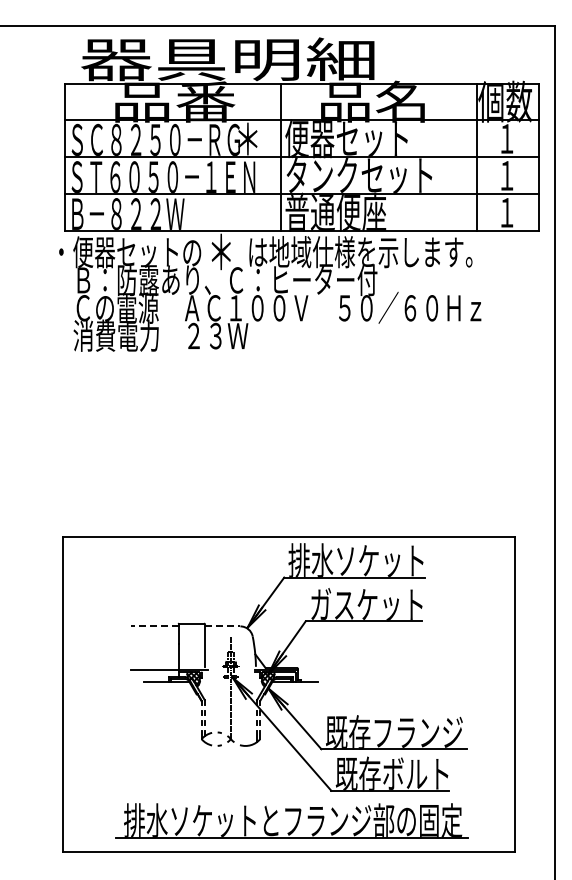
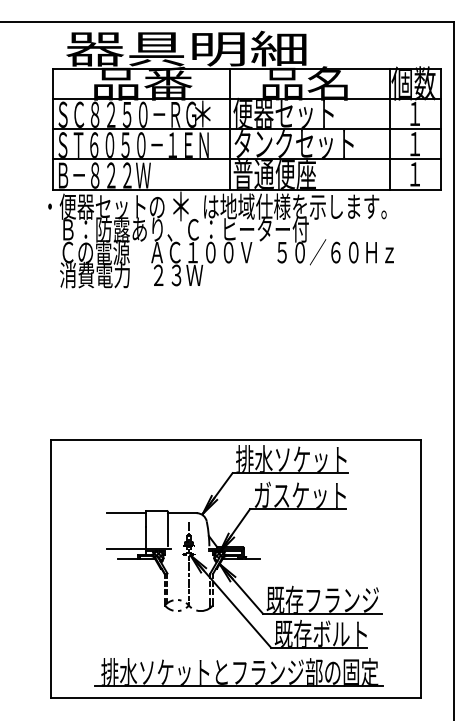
line: (154, 625) -> (126, 512), dashed -> solid
line: (223, 626) -> (182, 513), dashed -> solid

